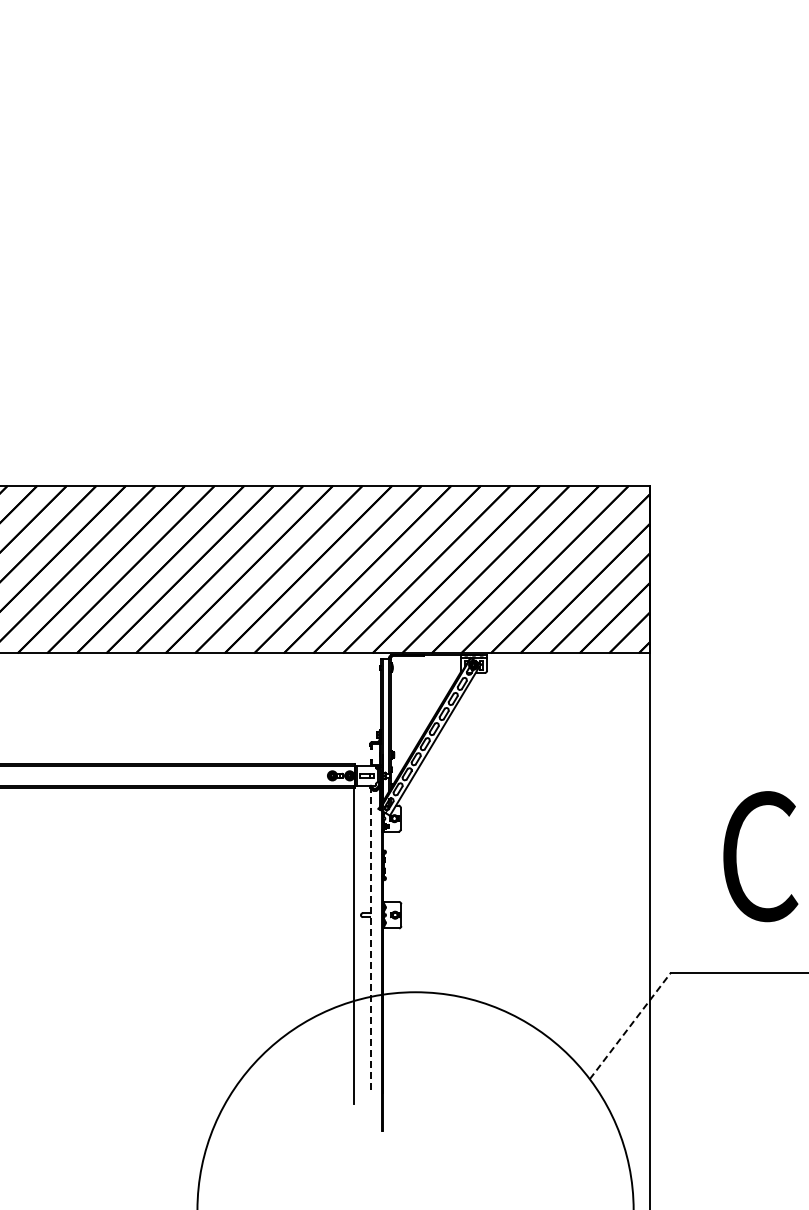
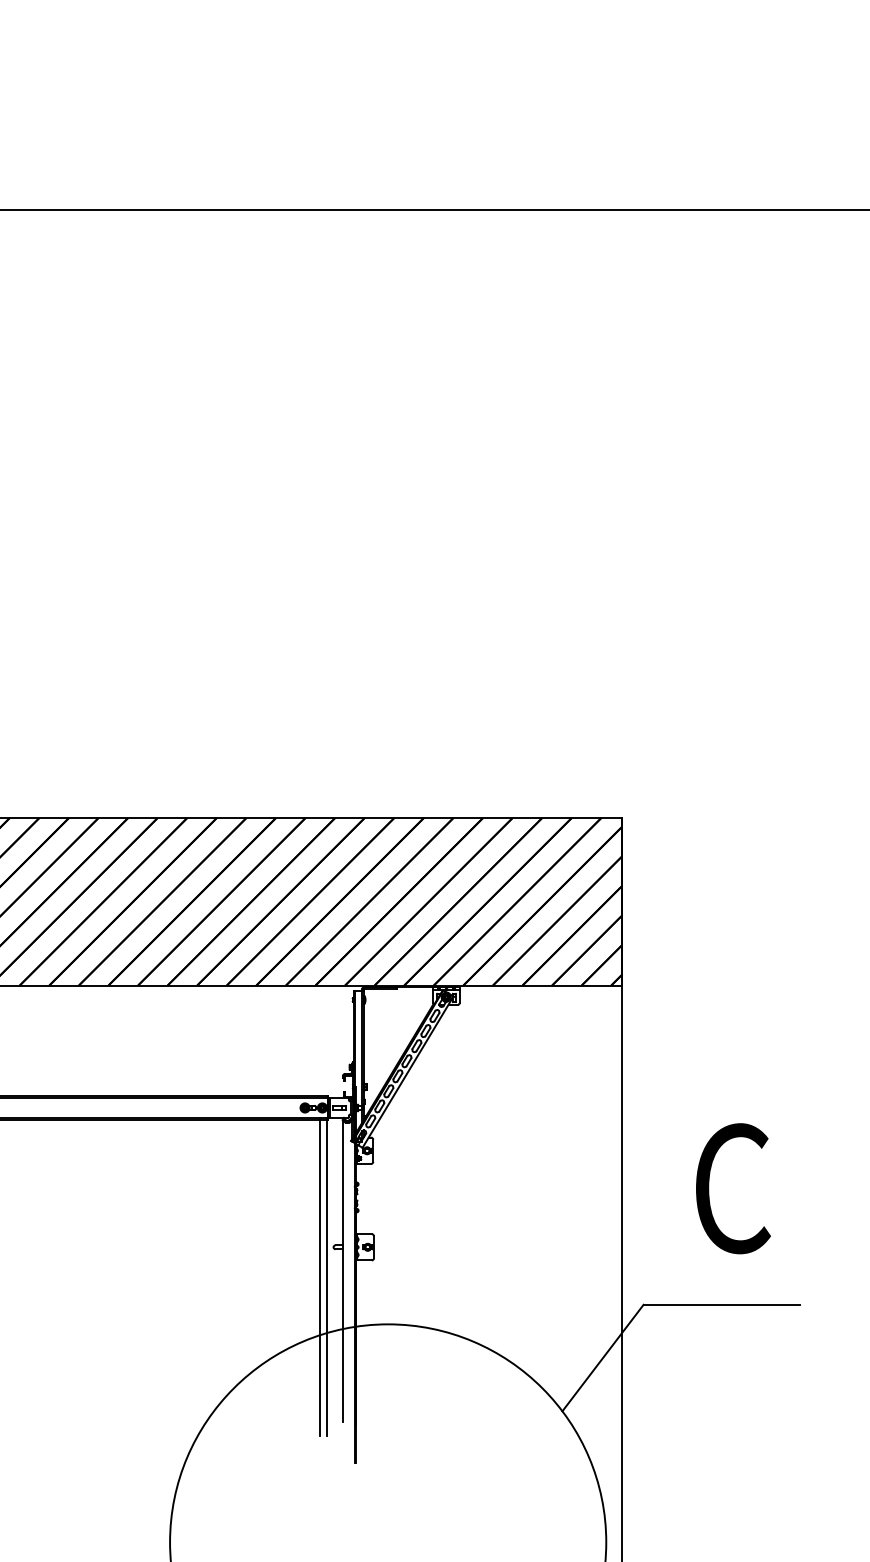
line: (370, 938) -> (343, 1270), dashed -> solid
line: (347, 944) -> (320, 1276), added
line: (630, 1026) -> (603, 1358), dashed -> solid

